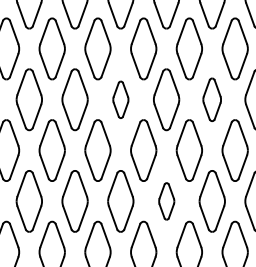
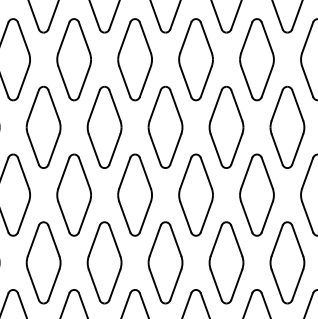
part: (120, 99) -> (165, 127), size x1.67
part: (211, 99) -> (286, 127), size x1.43
part: (166, 201) -> (226, 263), size x1.67

